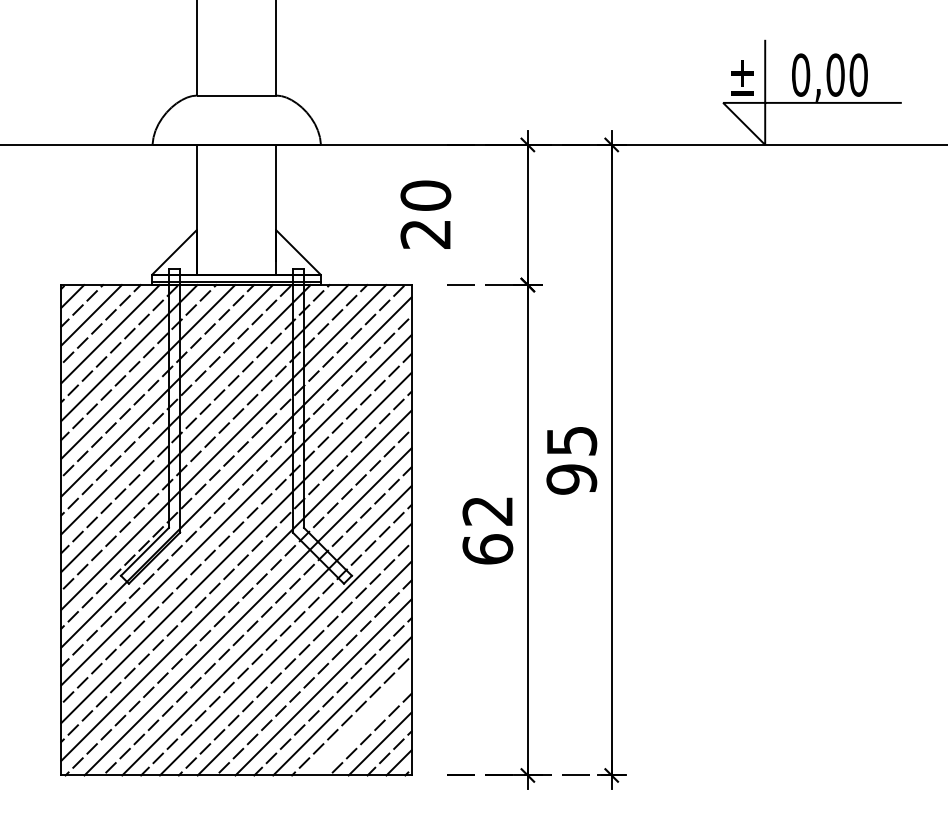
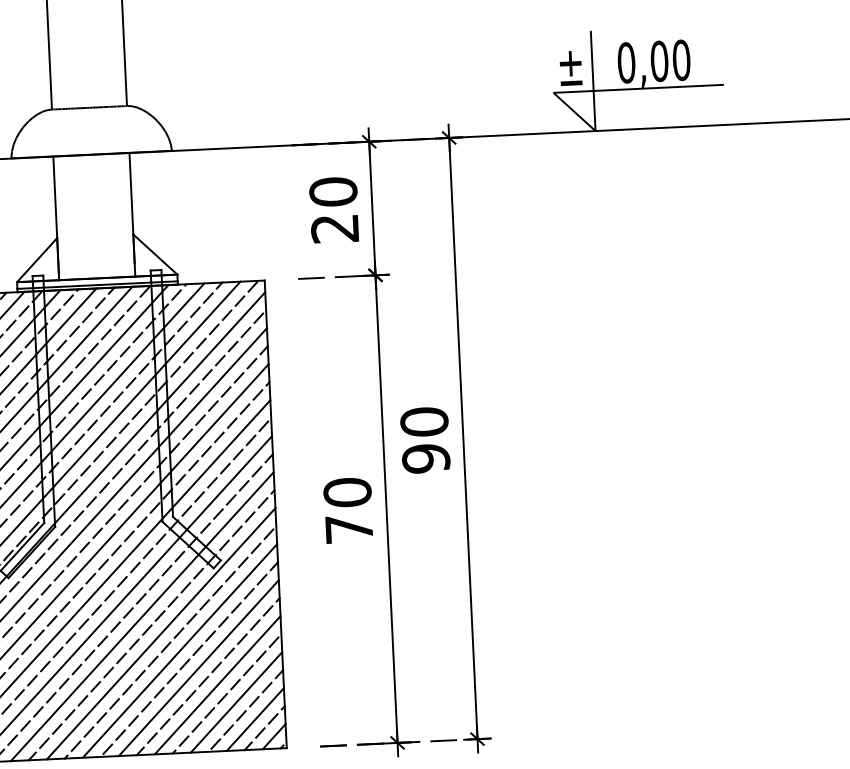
text: (425, 214) -> (333, 209), moved
text: (571, 440) -> (424, 421), 95 -> 90
text: (487, 529) -> (348, 510), 62 -> 70
line: (361, 724) -> (236, 701), added

